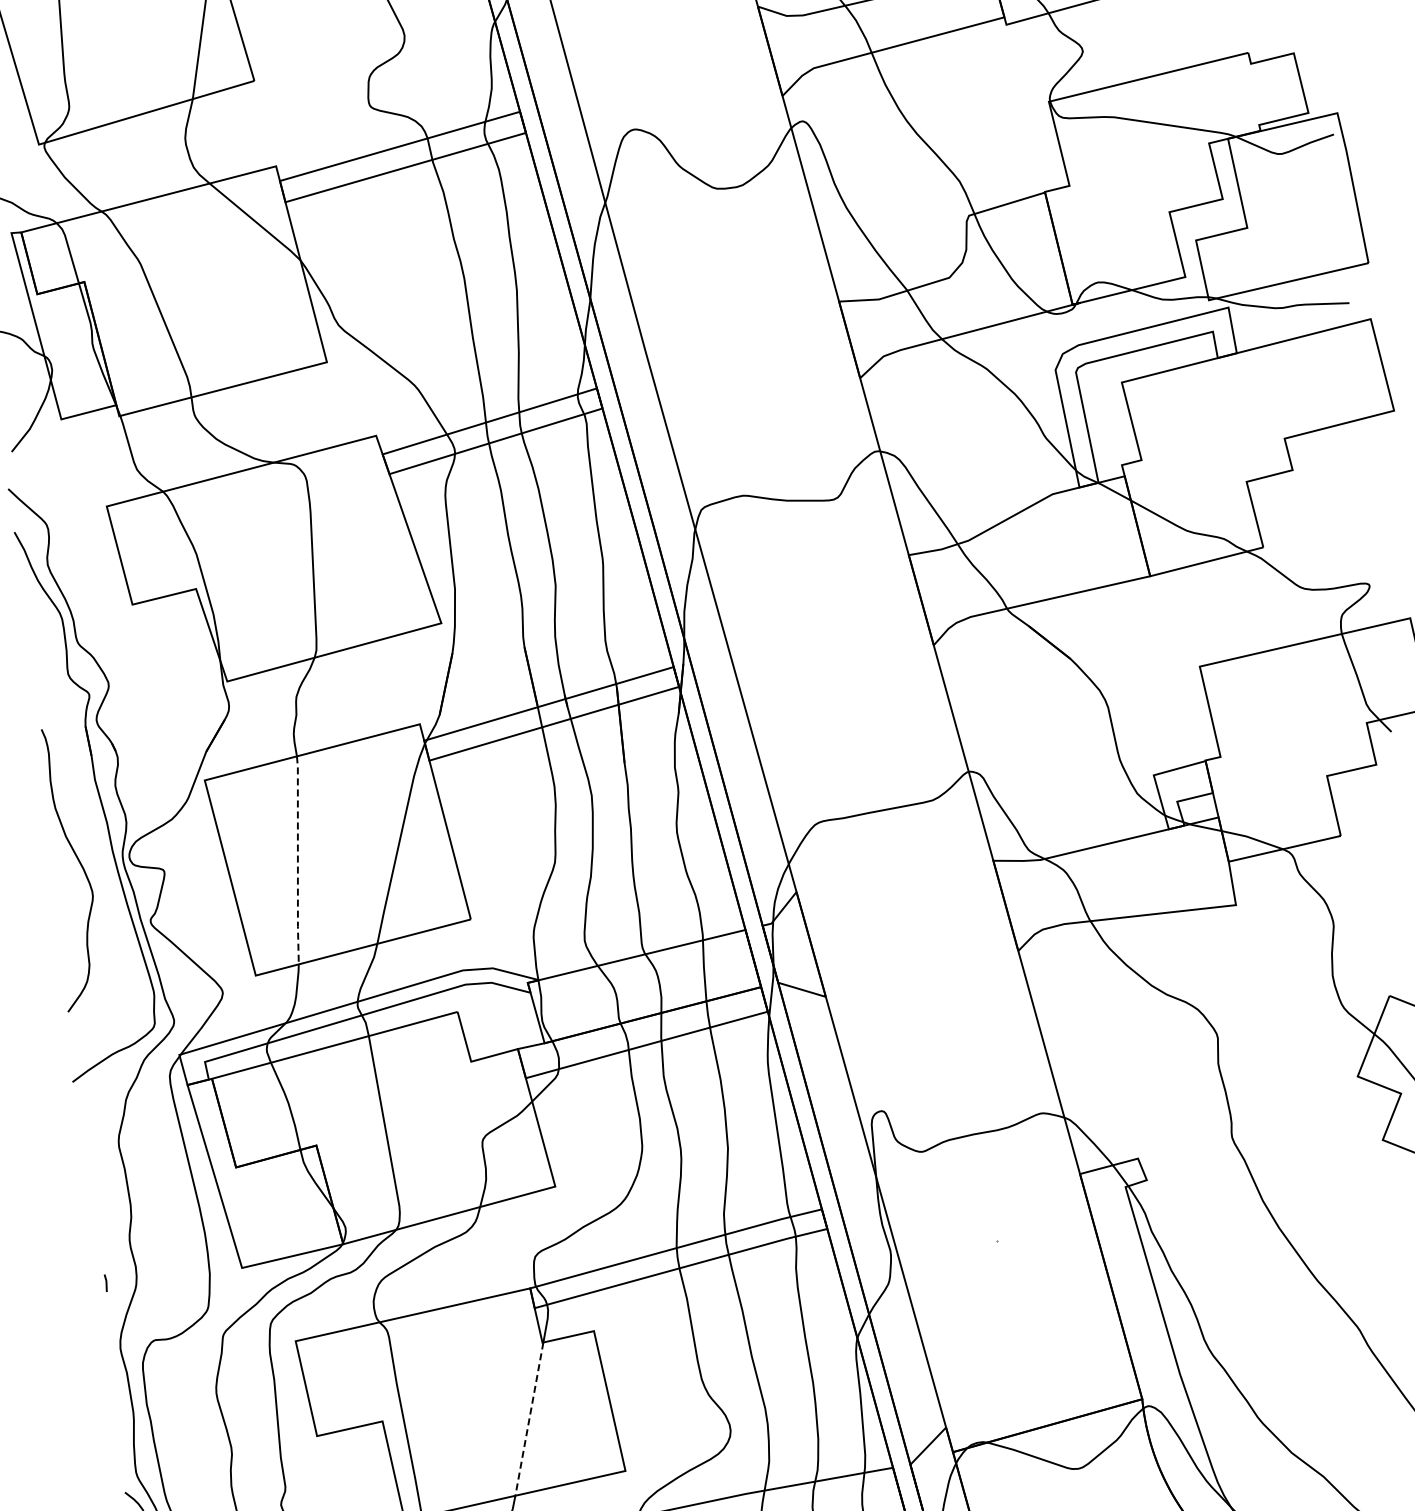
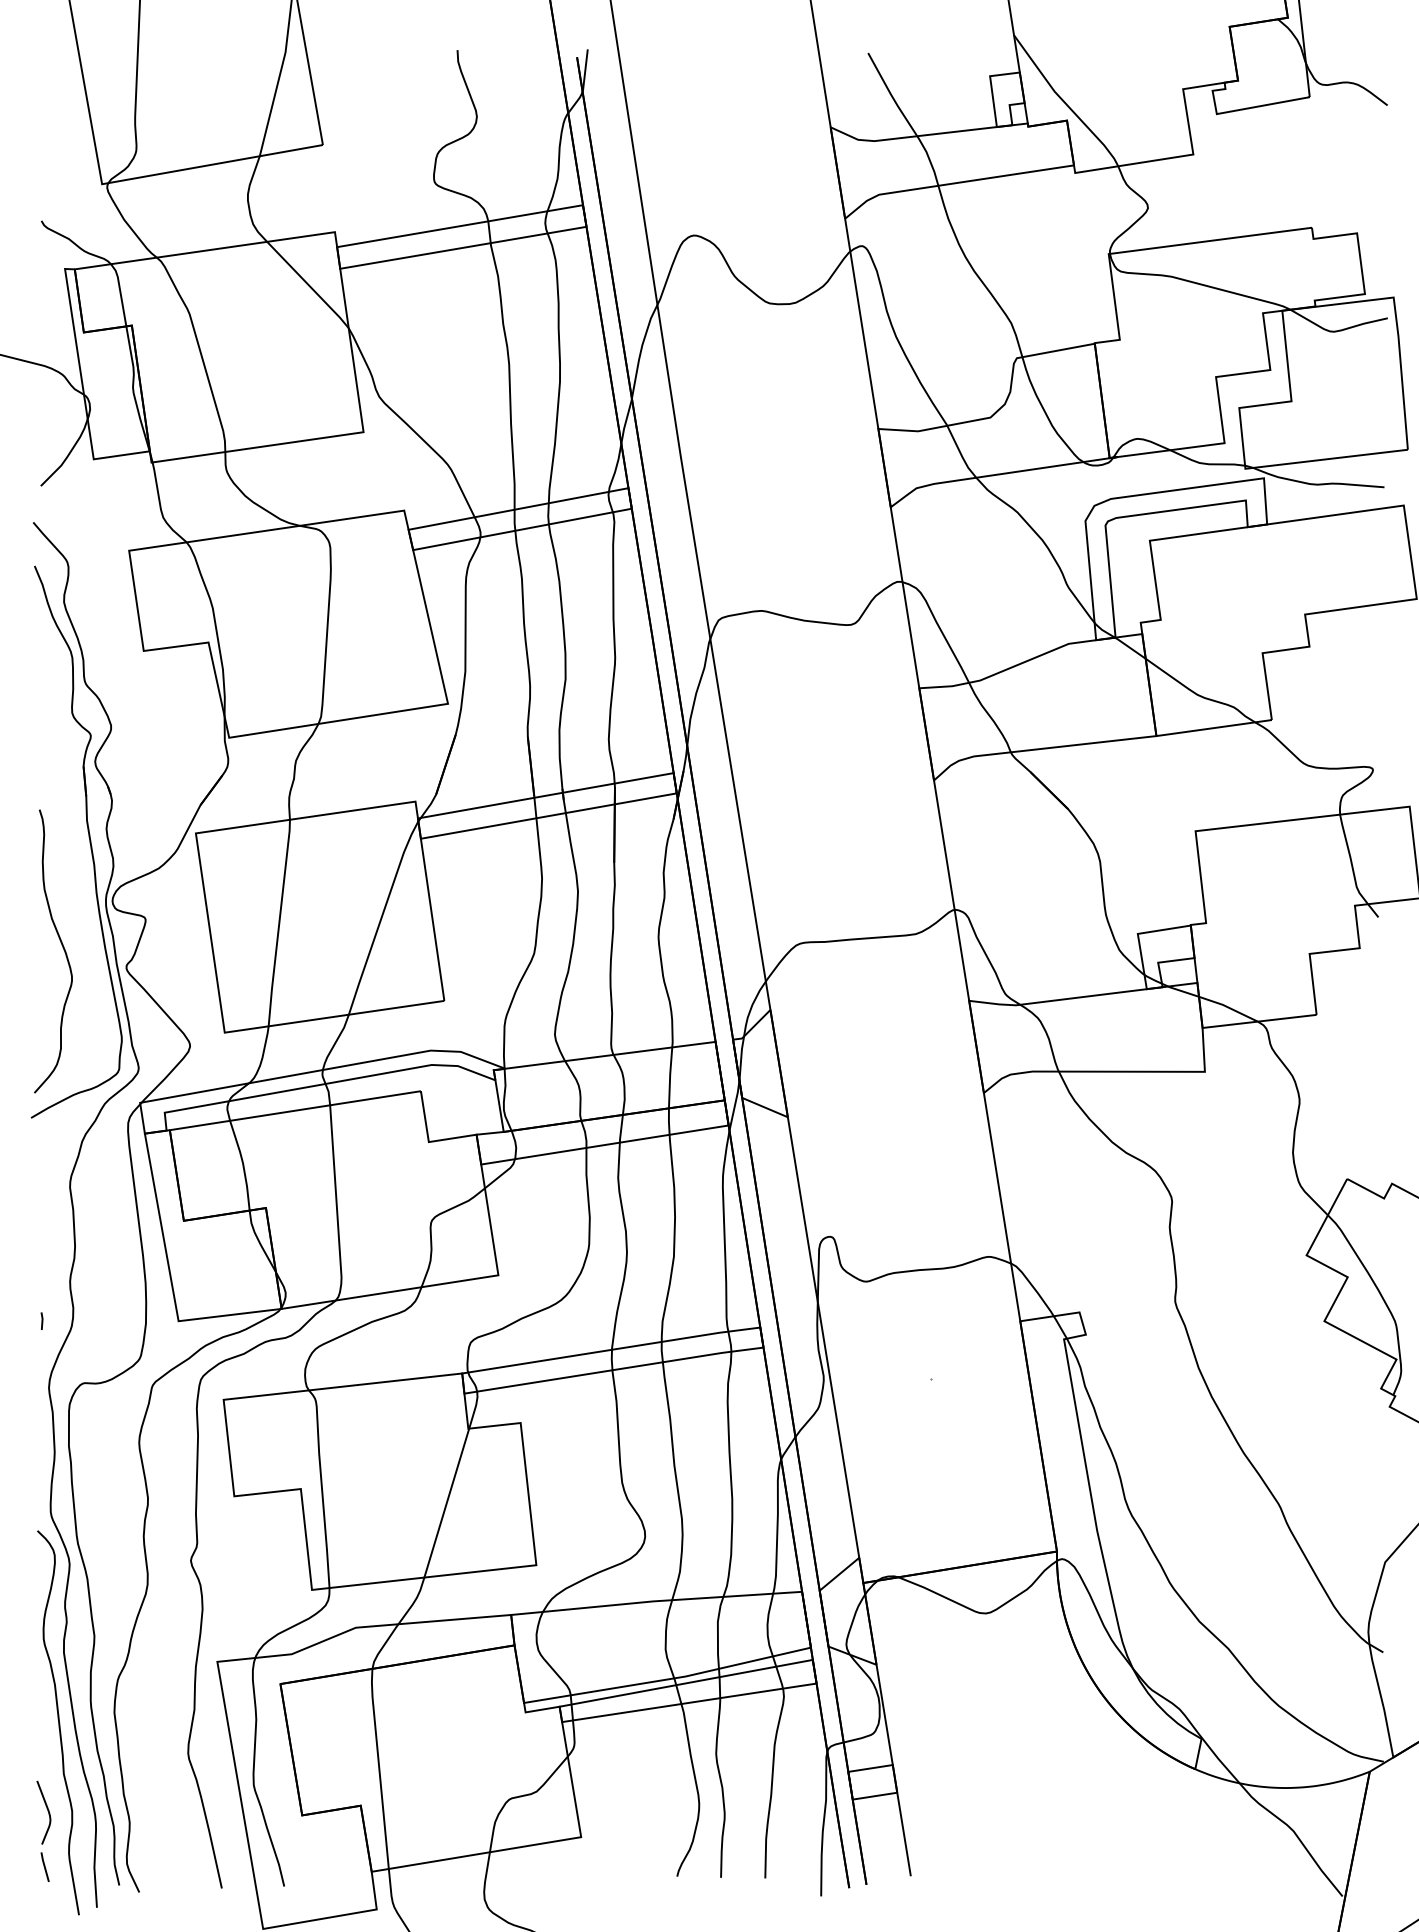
line: (298, 860) -> (279, 923), dashed -> solid
curve: (79, 864) -> (62, 947), moved
line: (529, 1419) -> (446, 1503), dashed -> solid

